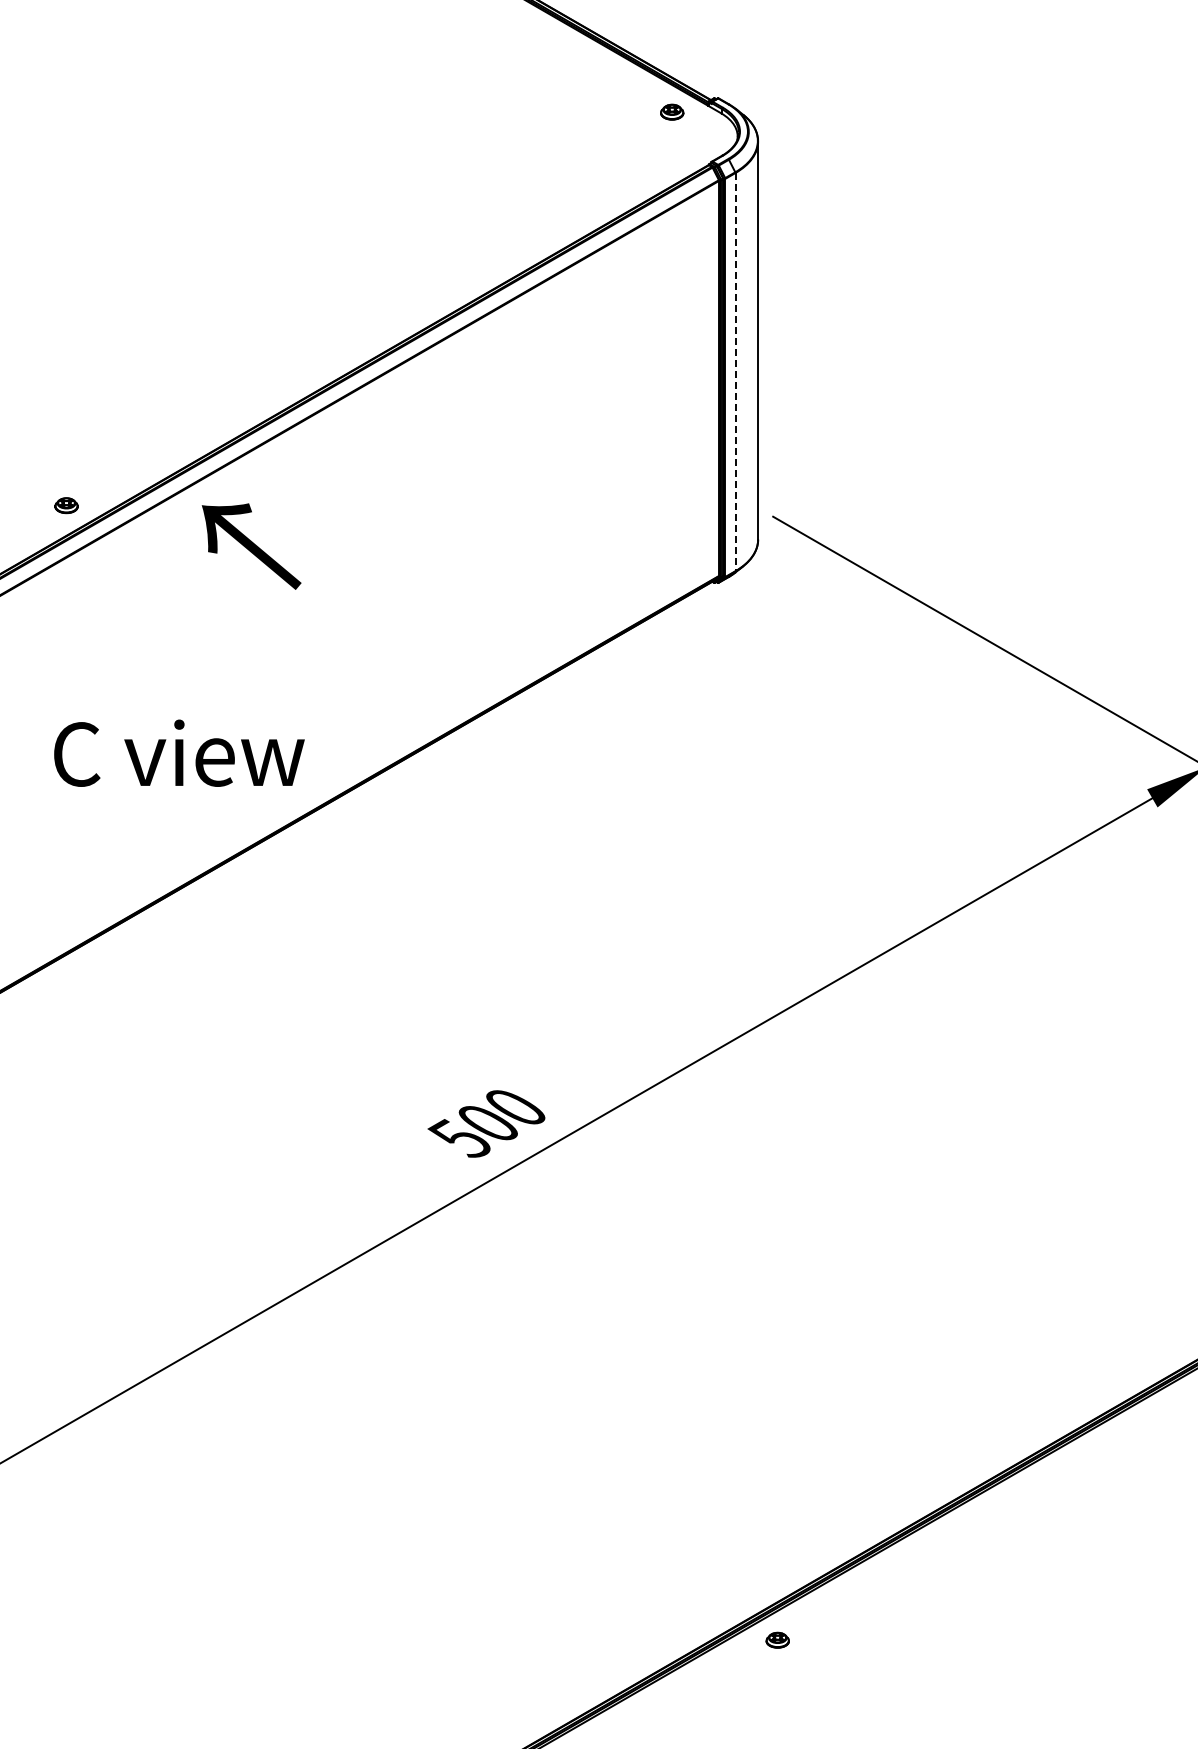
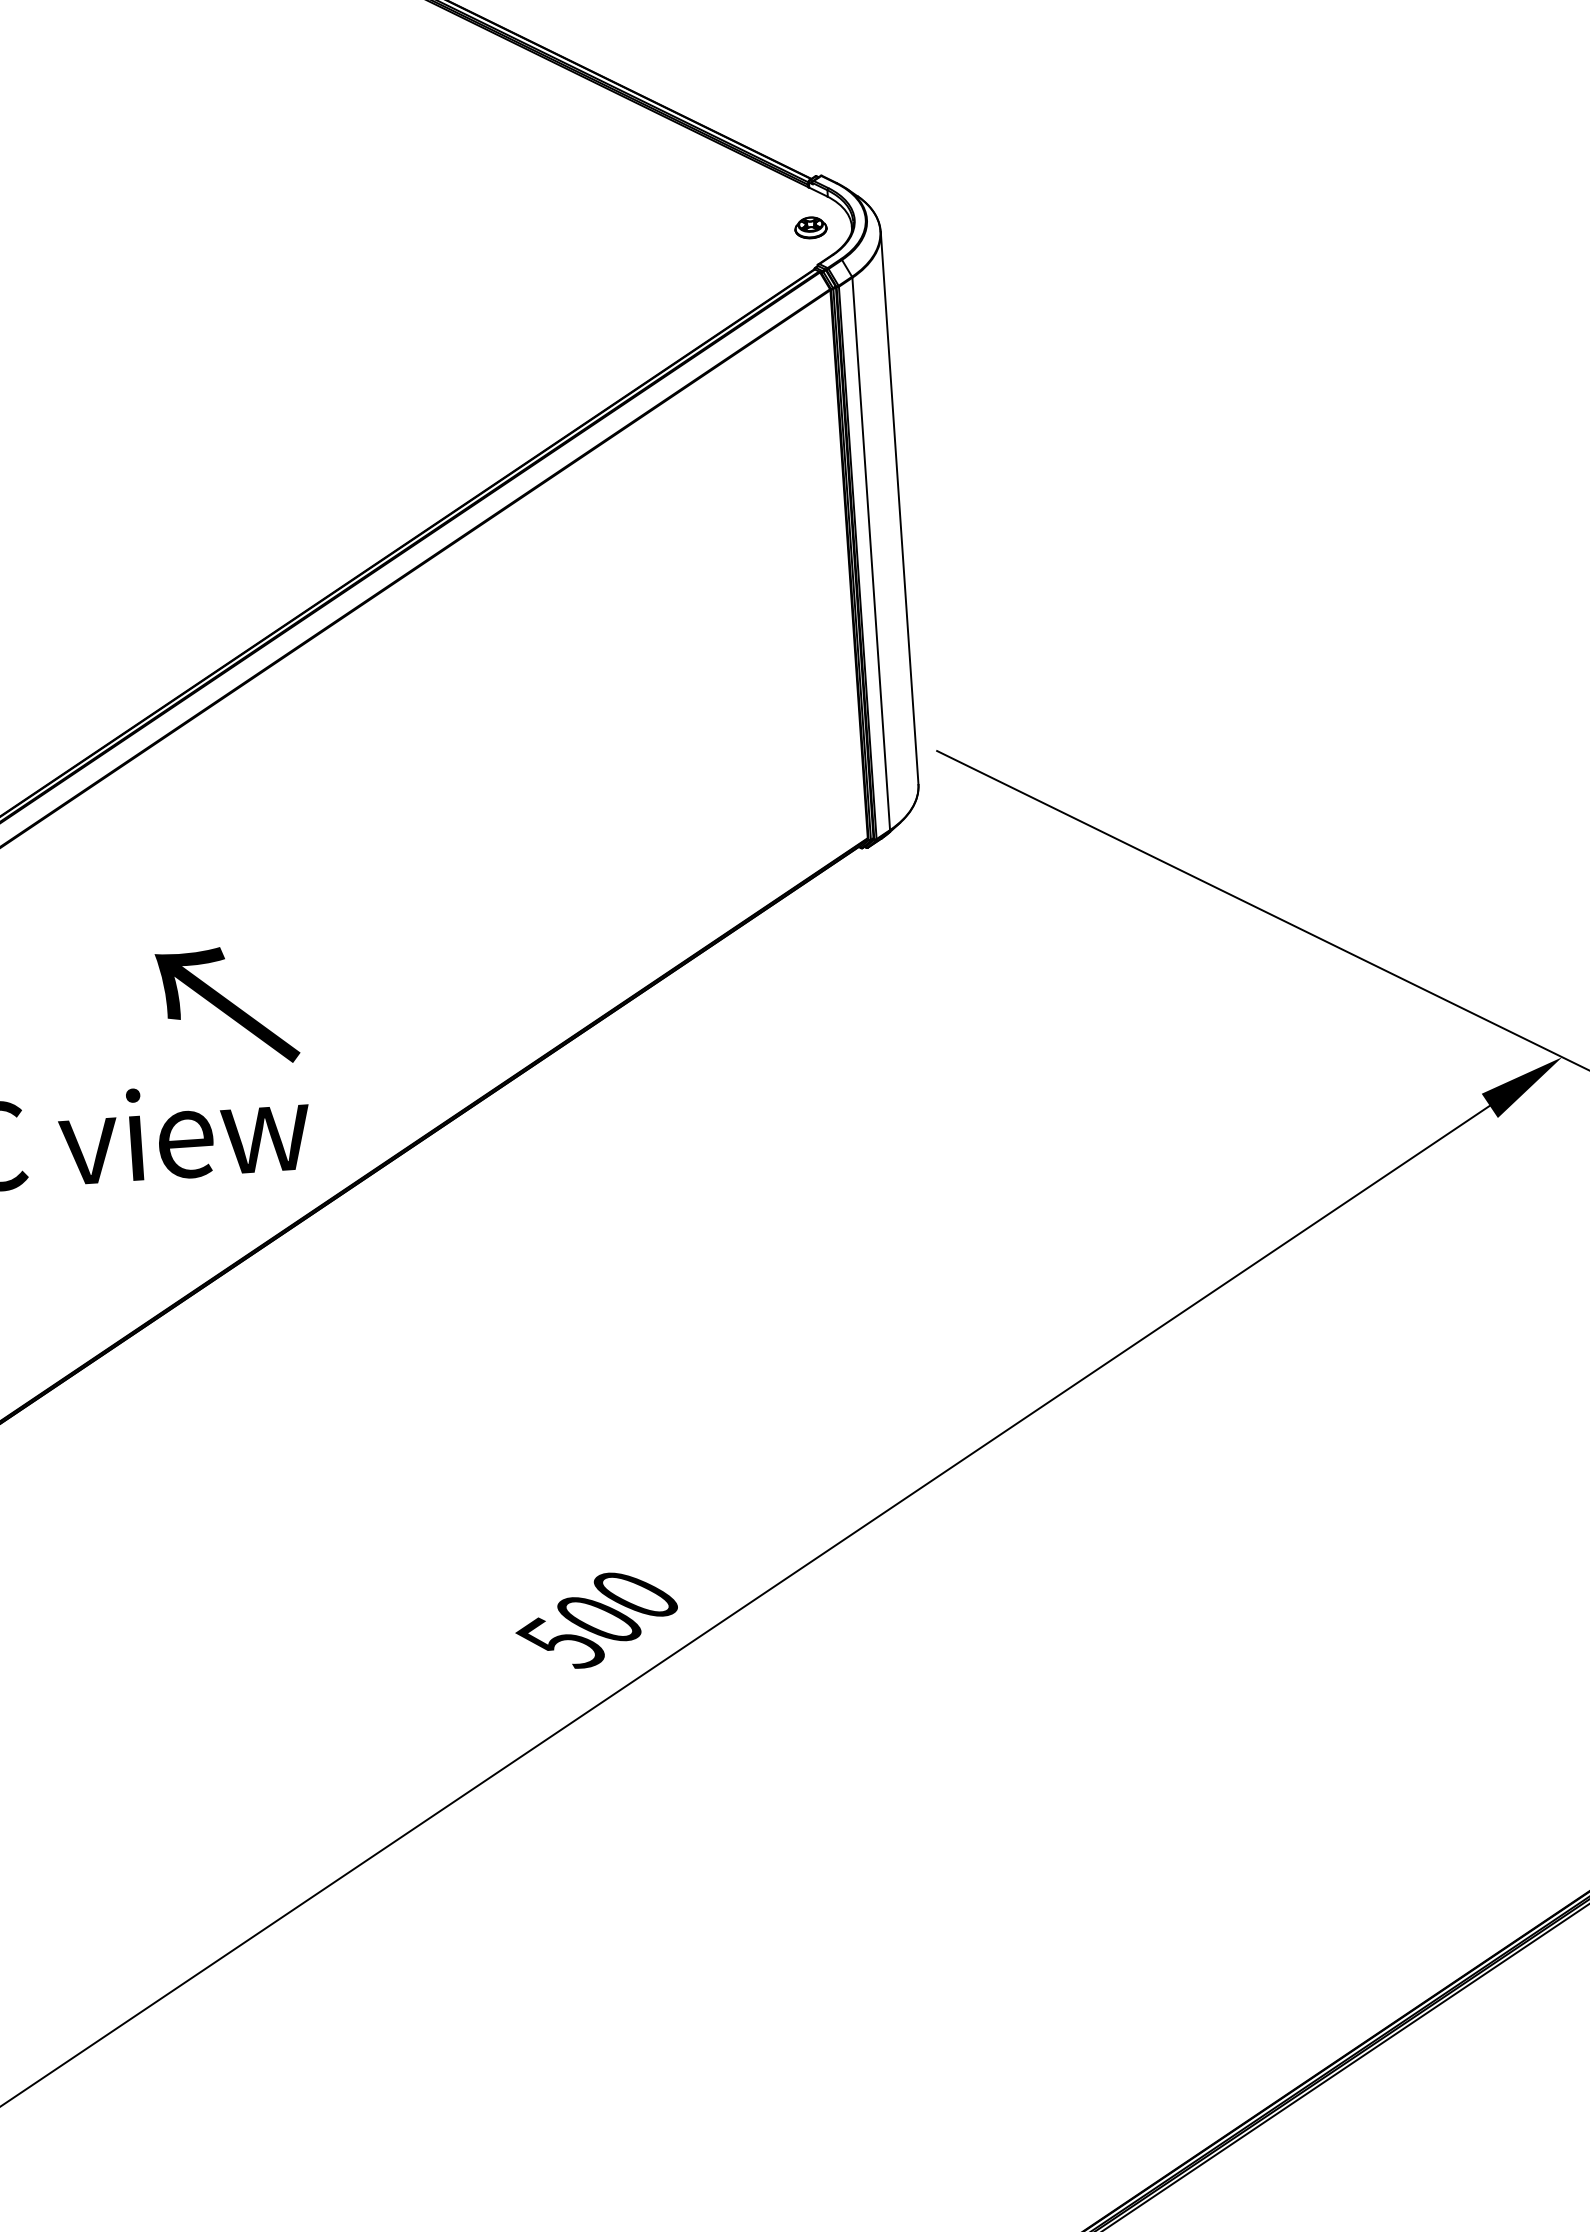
part: (672, 111) -> (811, 226), moved
line: (735, 372) -> (871, 554), dashed -> solid
text: (251, 546) -> (227, 1006), moved

